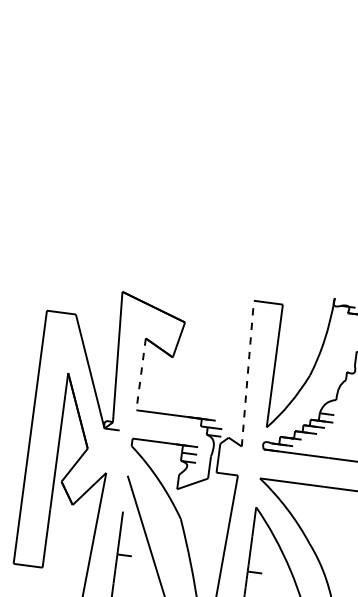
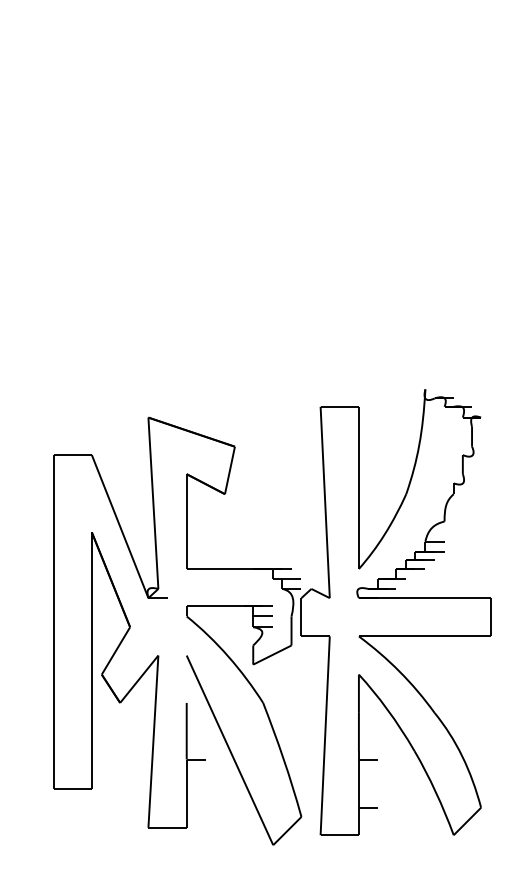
line: (248, 373) -> (325, 502), dashed -> solid
line: (140, 375) -> (186, 522), dashed -> solid

